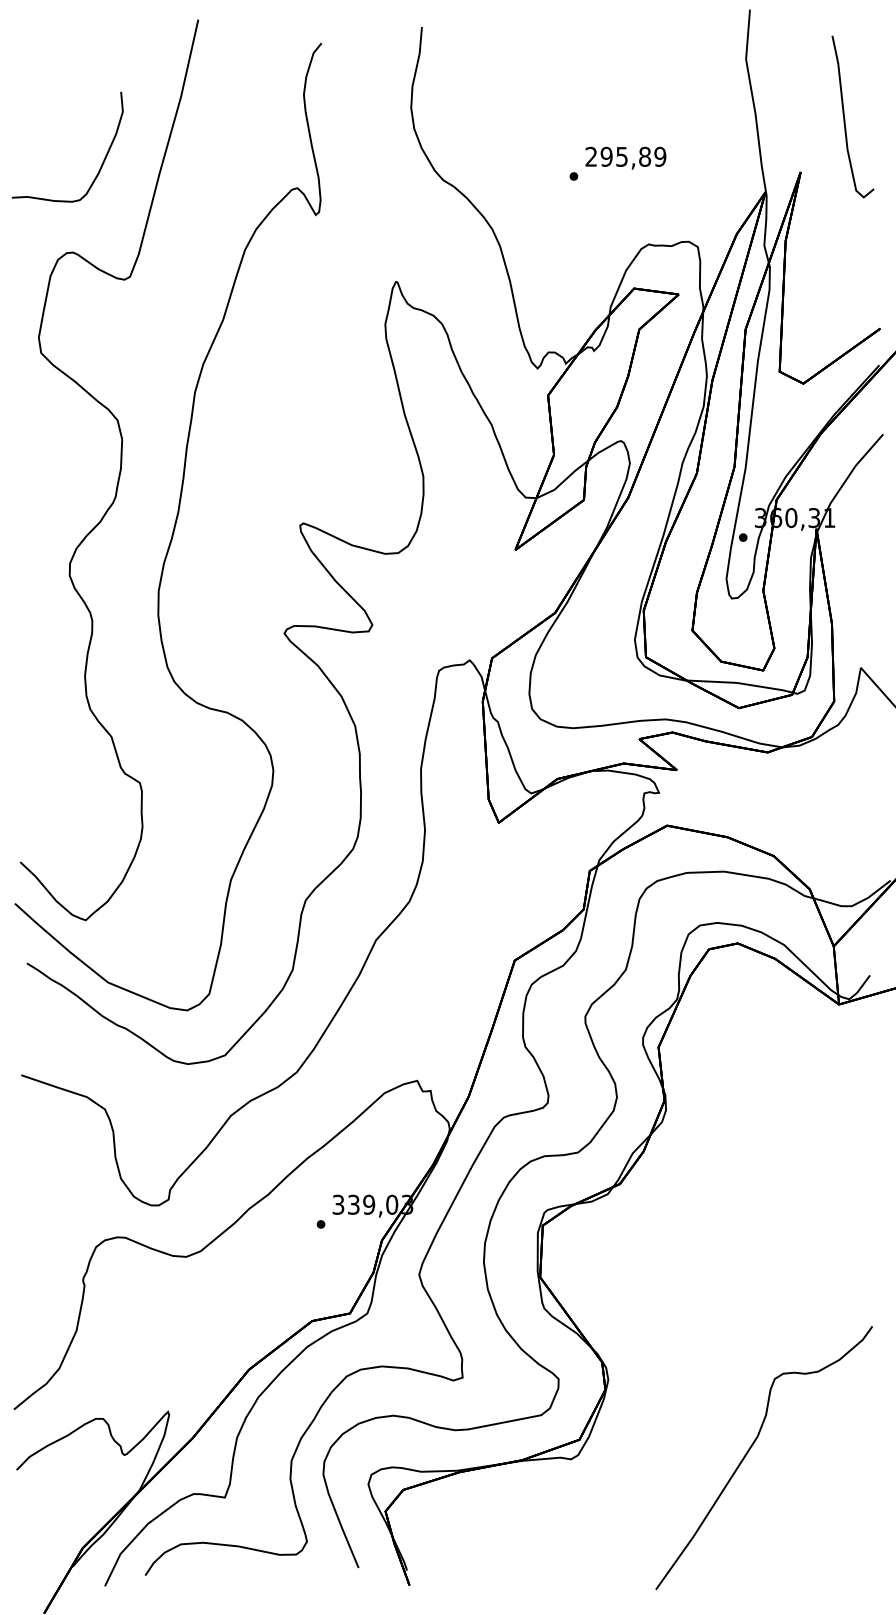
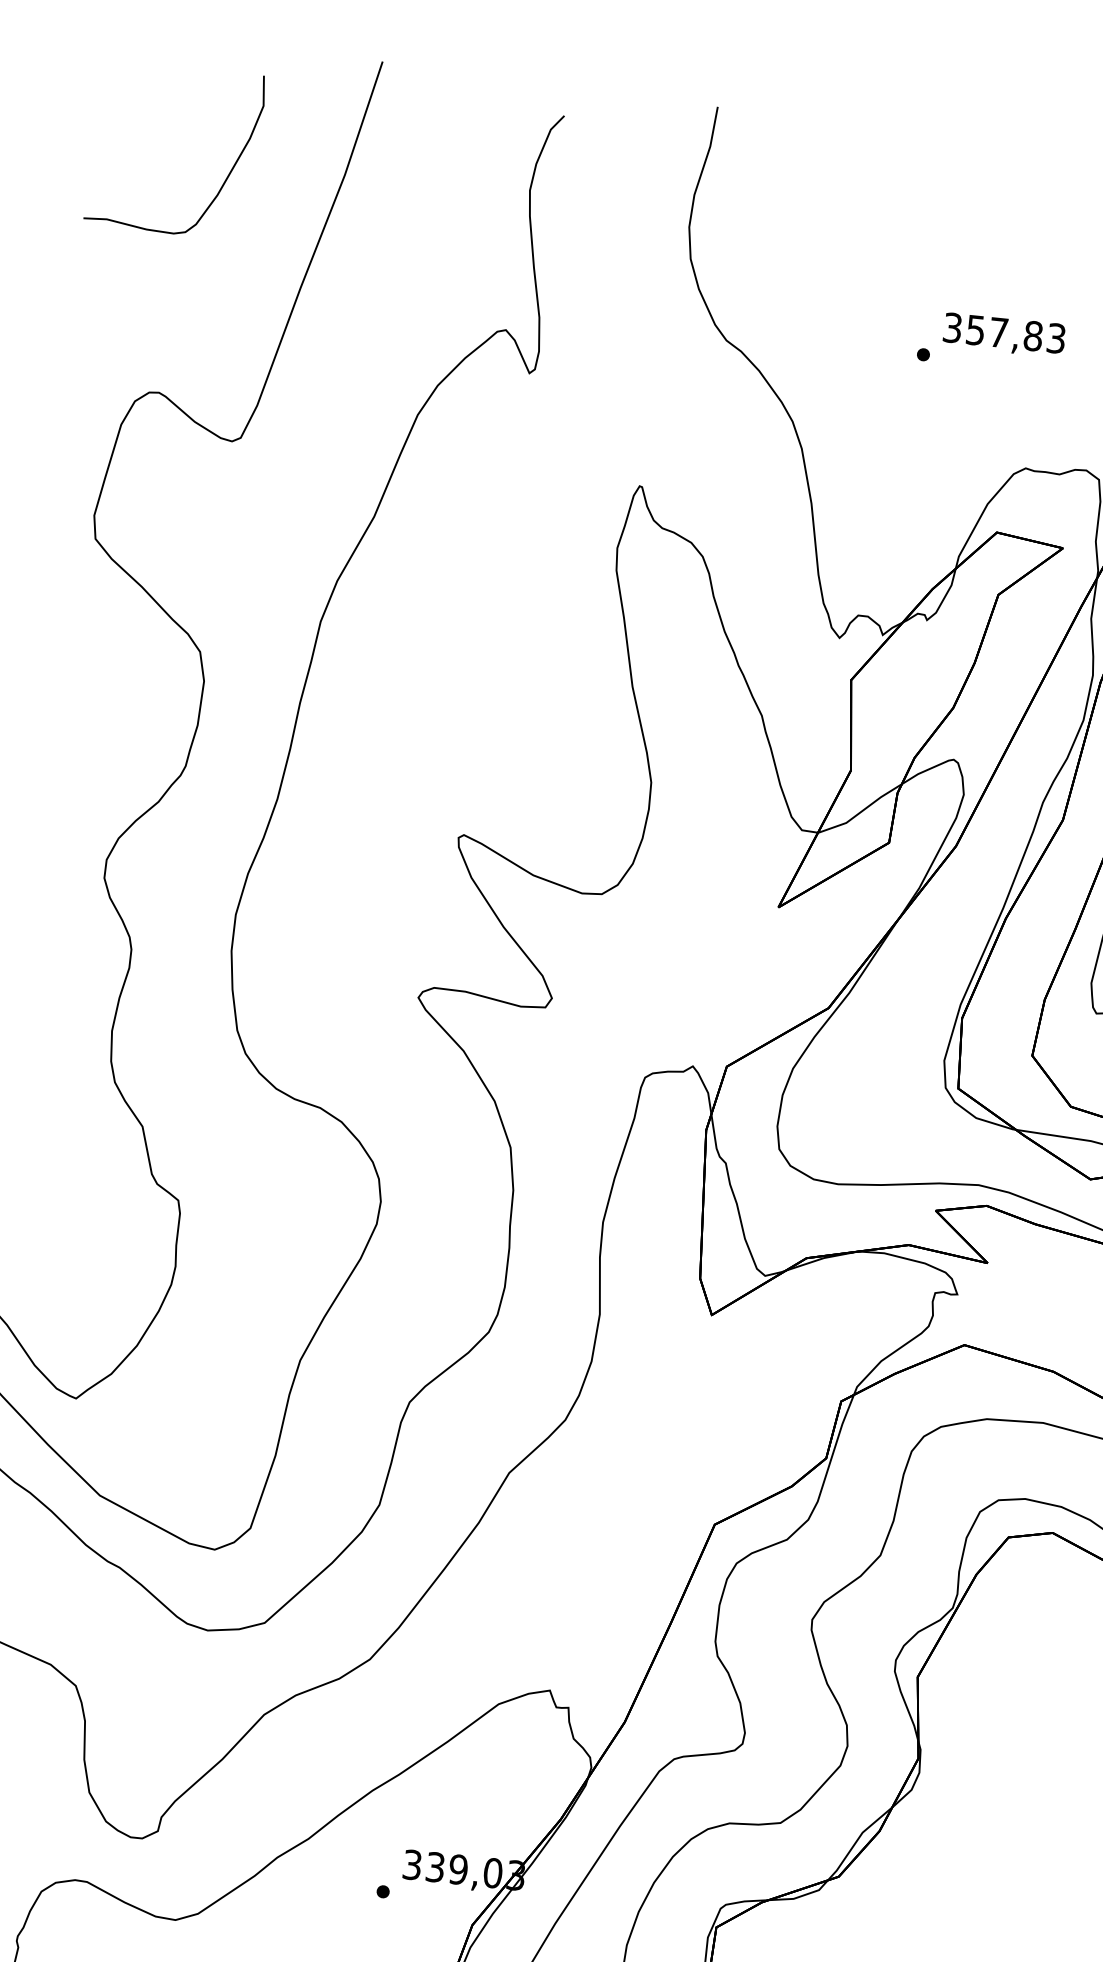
text: (625, 156) -> (1004, 332), 295,89 -> 357,83
curve: (102, 161) -> (225, 177), moved

